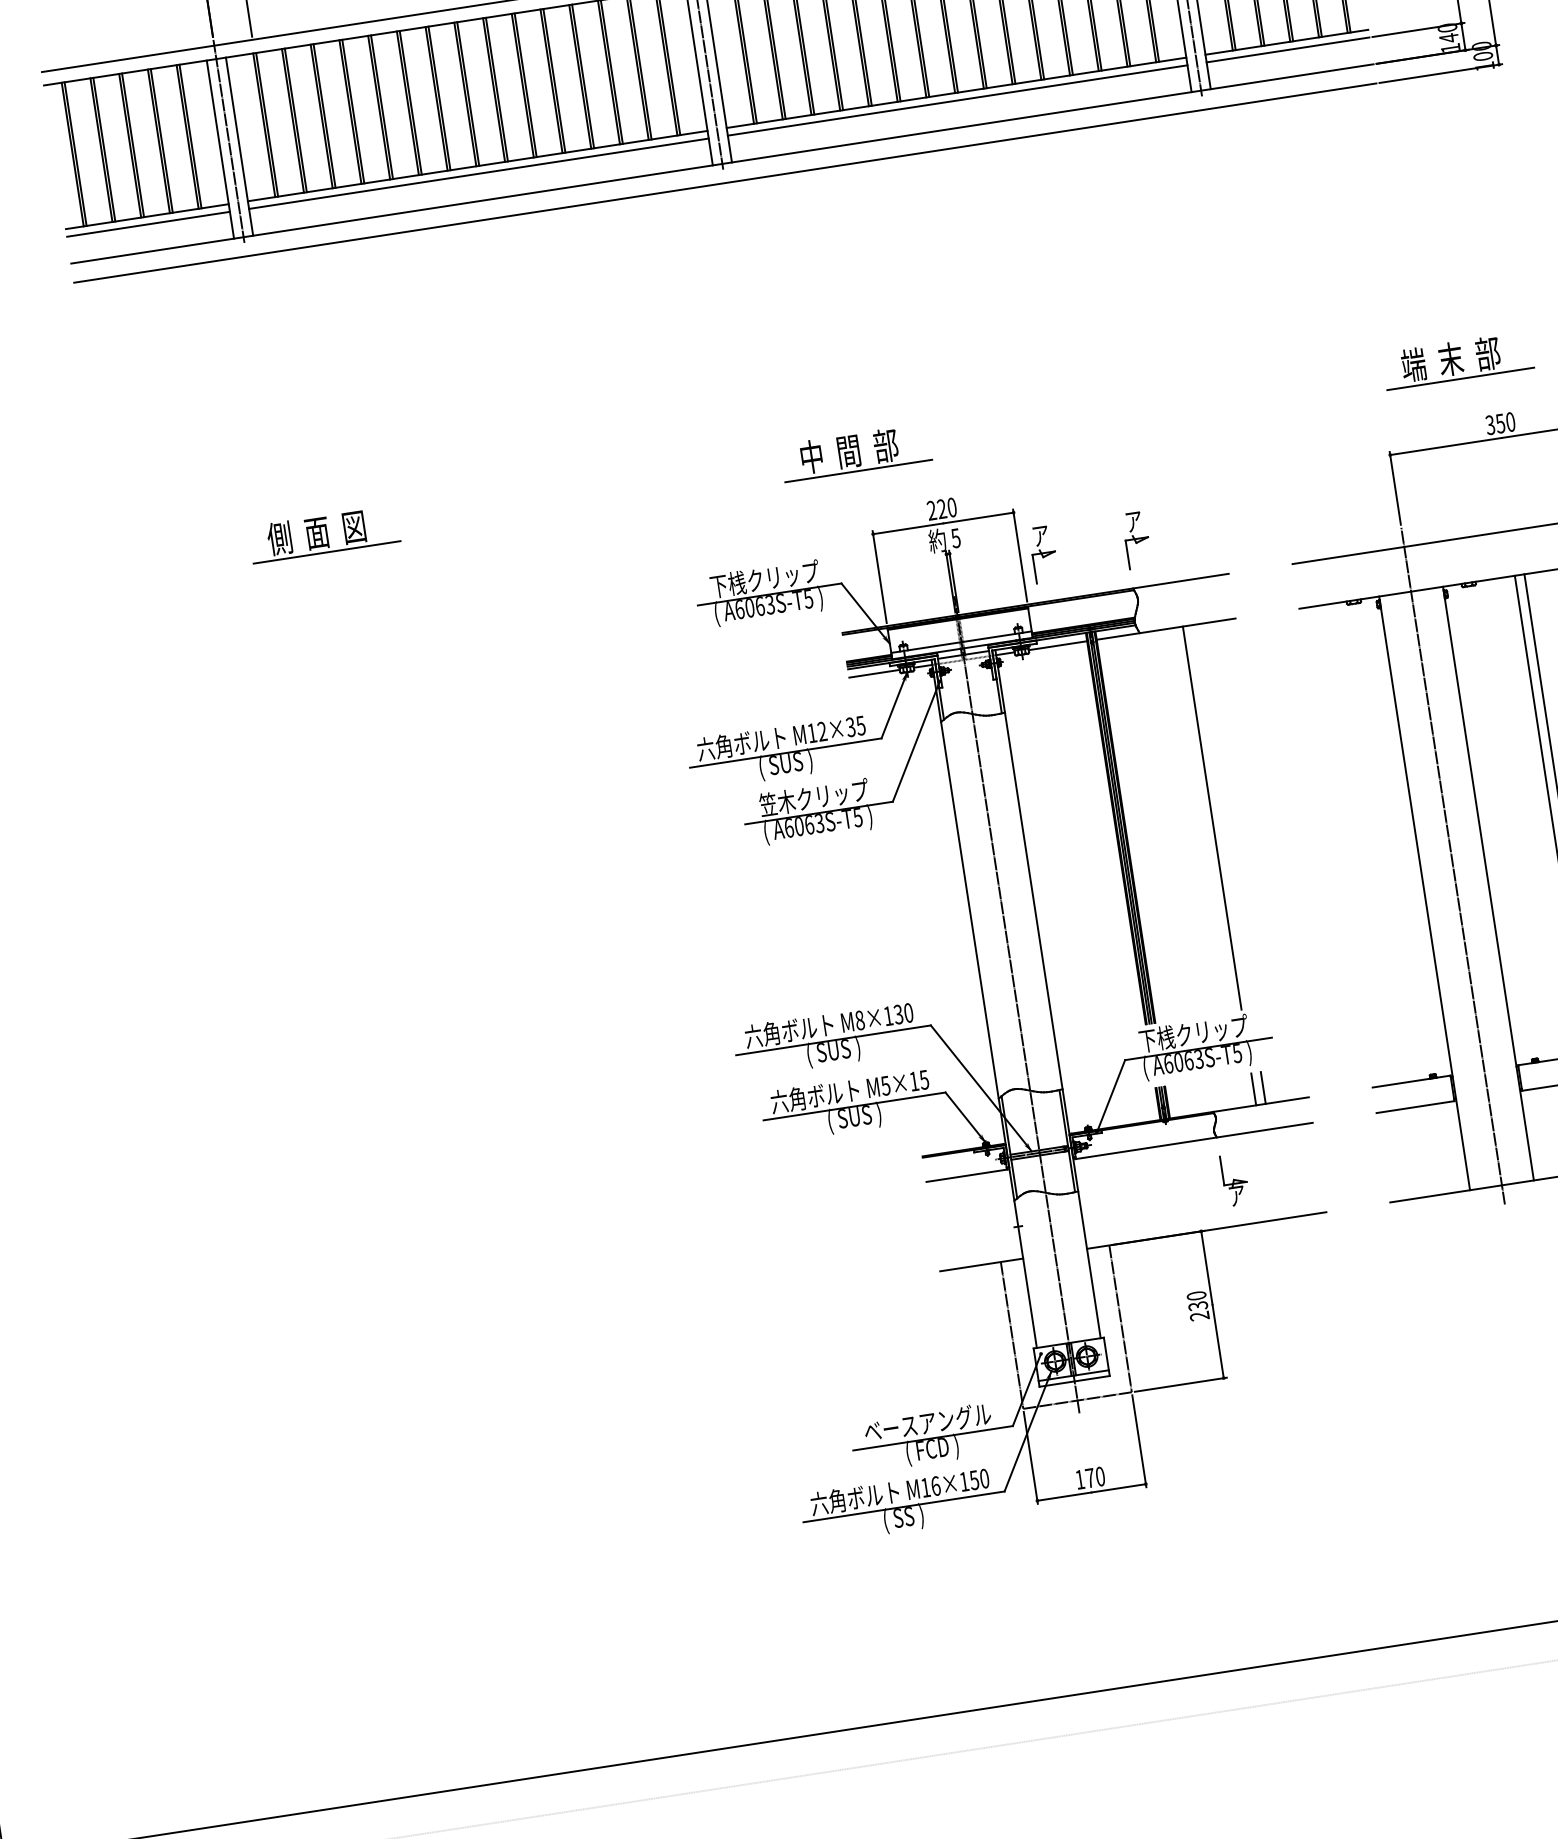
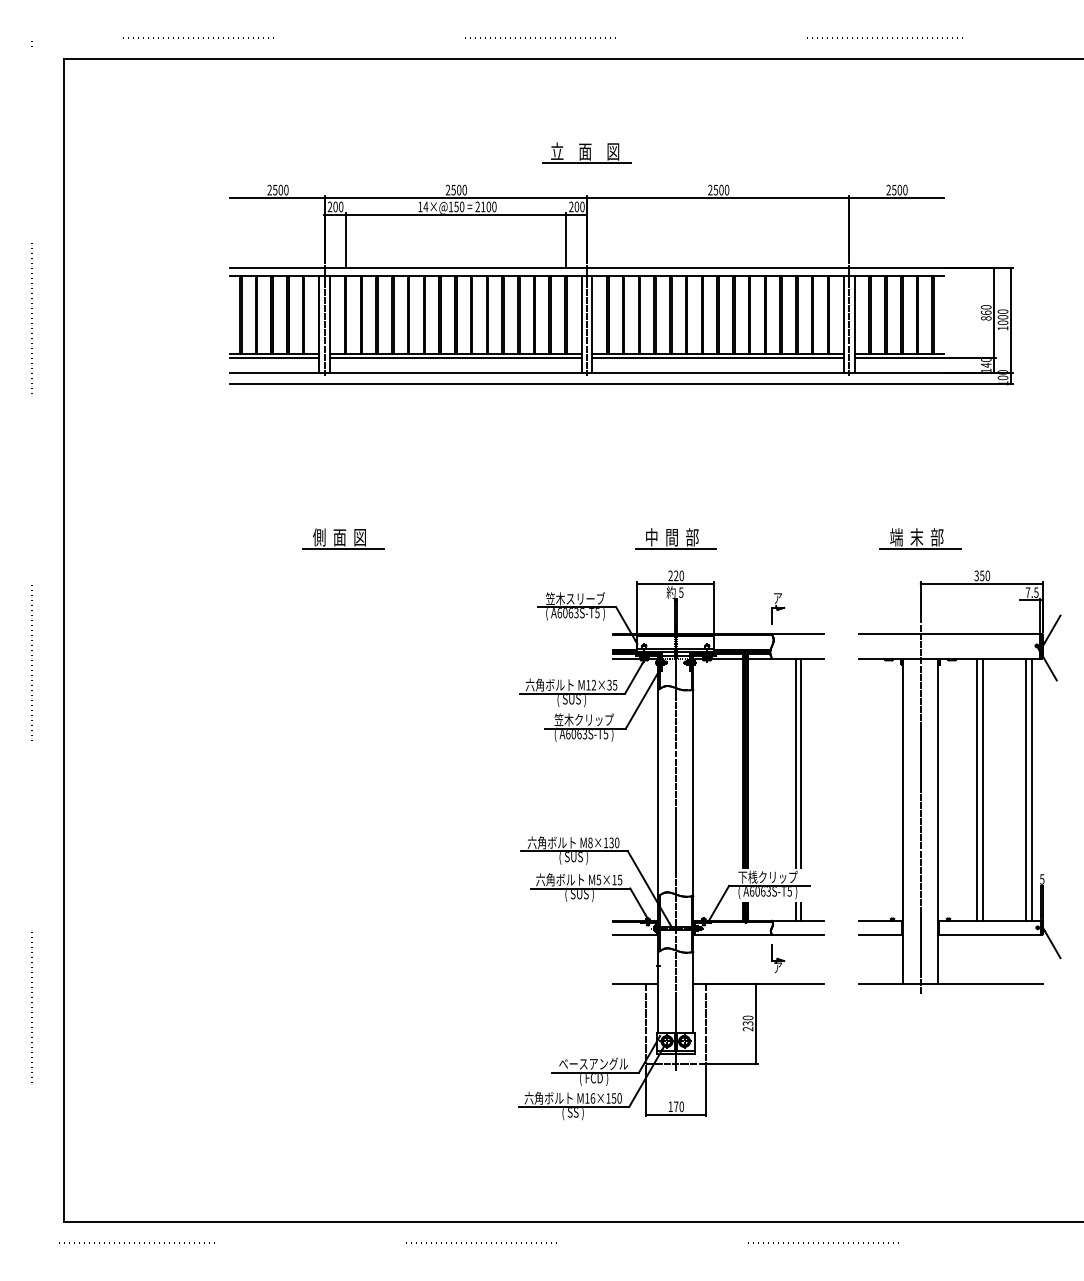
part: (1457, 360) -> (920, 538), moved
part: (855, 452) -> (675, 538), moved
part: (1044, 554) -> (727, 608), removed
text: (764, 578) -> (575, 598), 下桟クリップ -> 笠木スリーブ
line: (1221, 816) -> (800, 763), added

